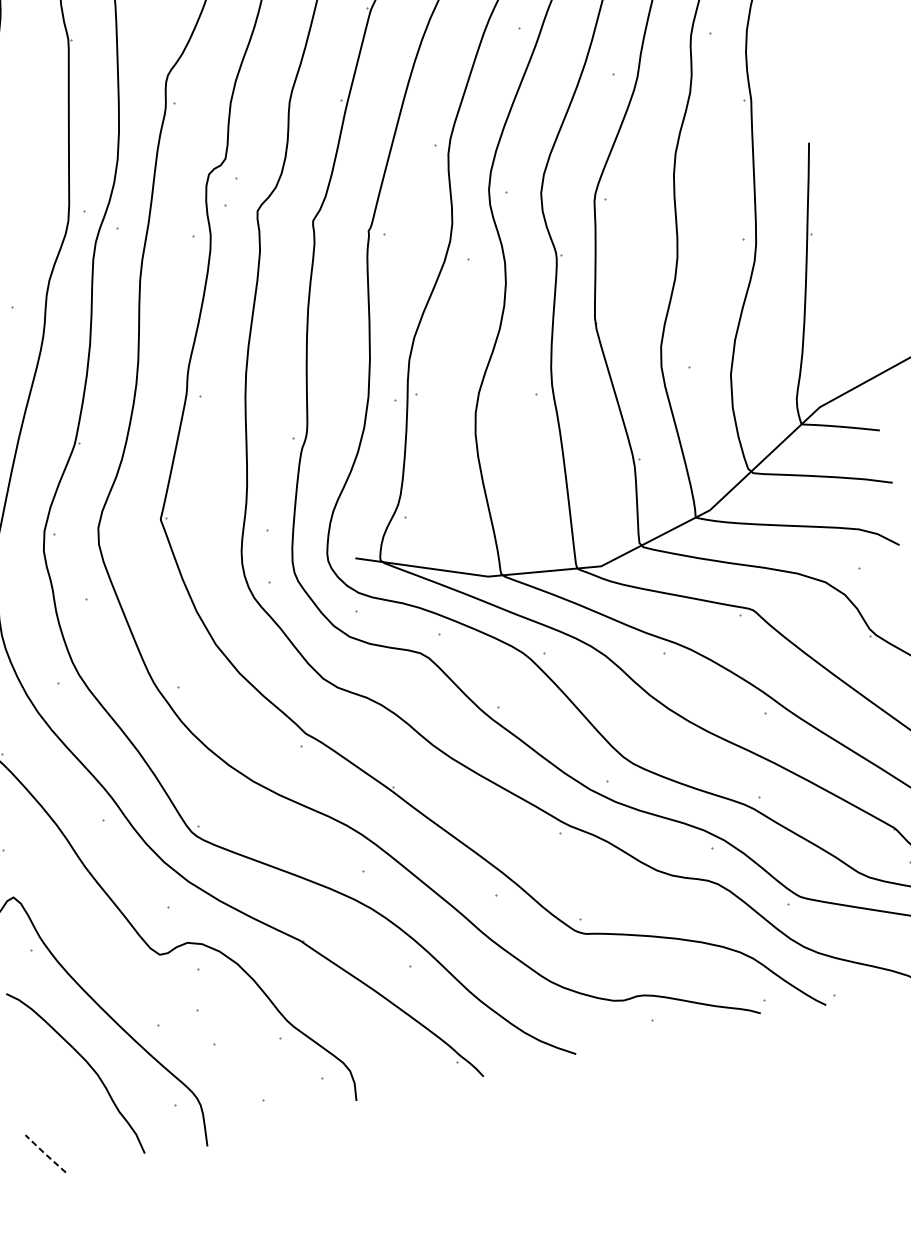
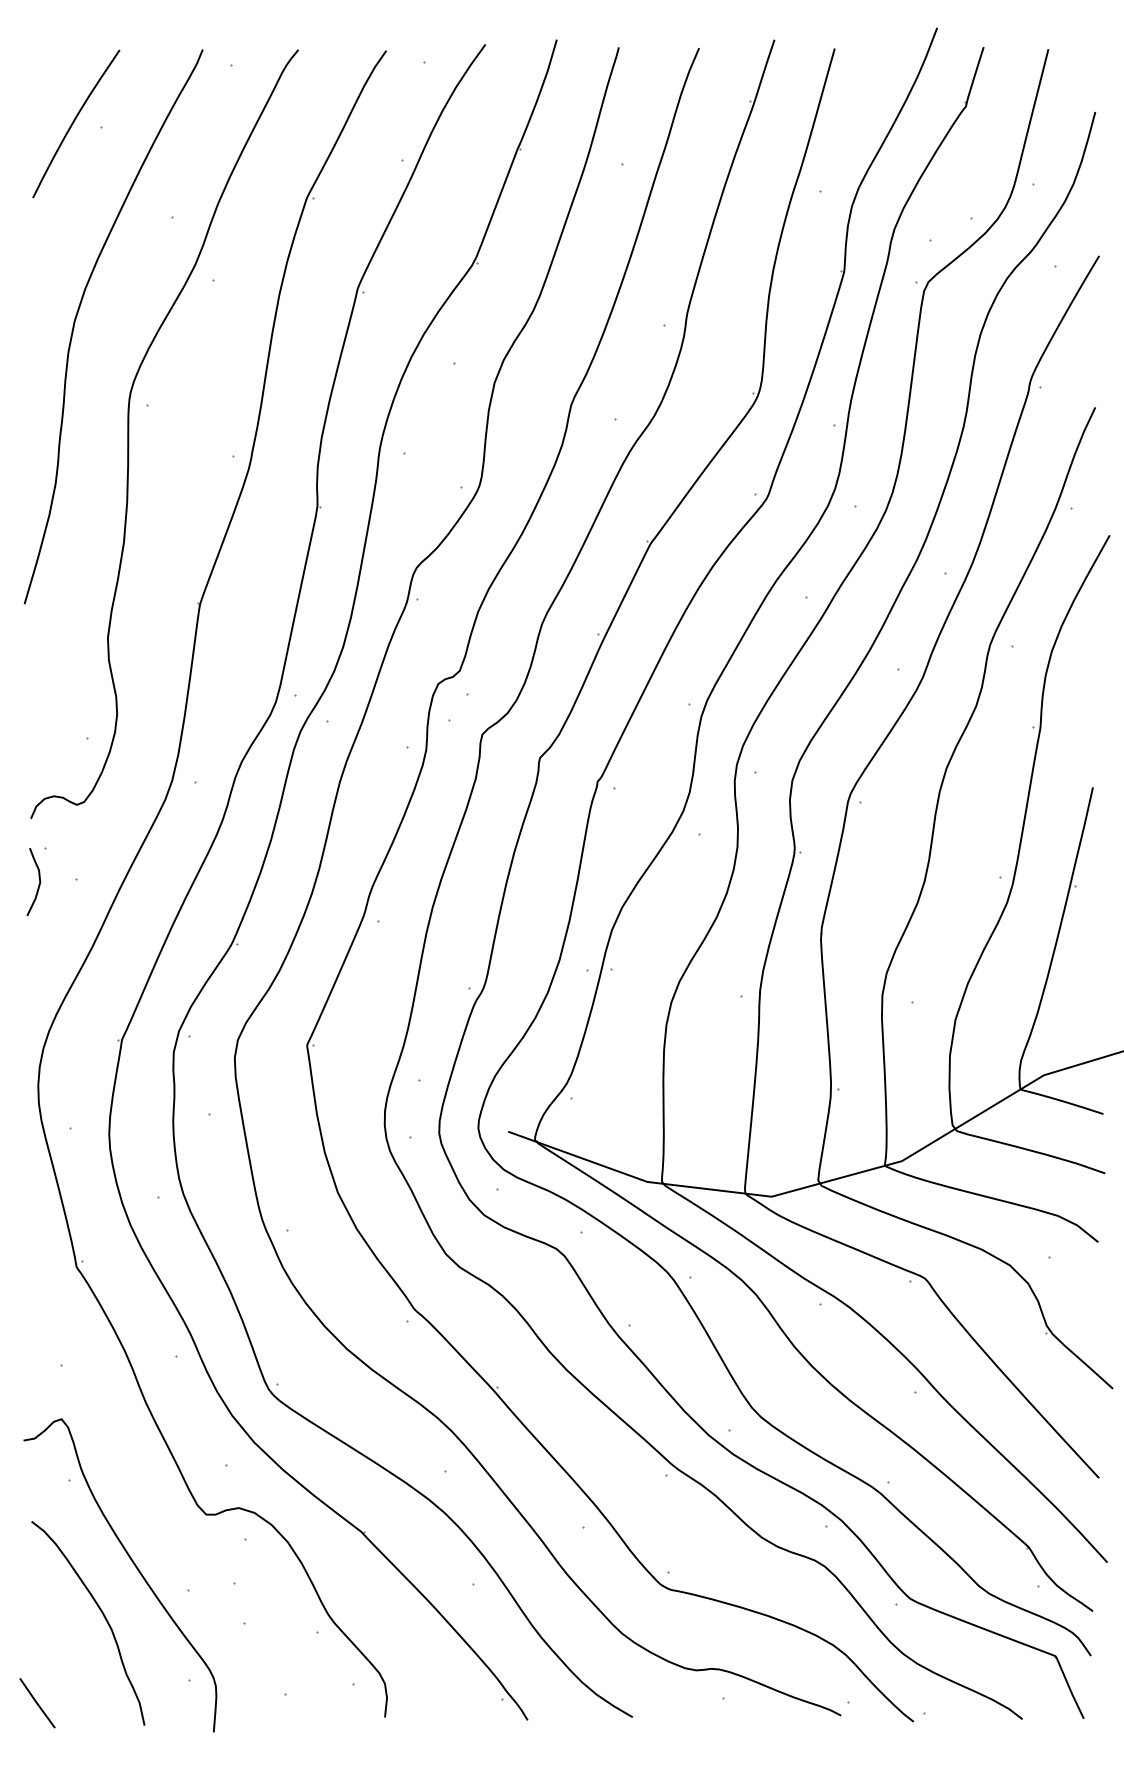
line: (44, 1153) -> (36, 1702), dashed -> solid

